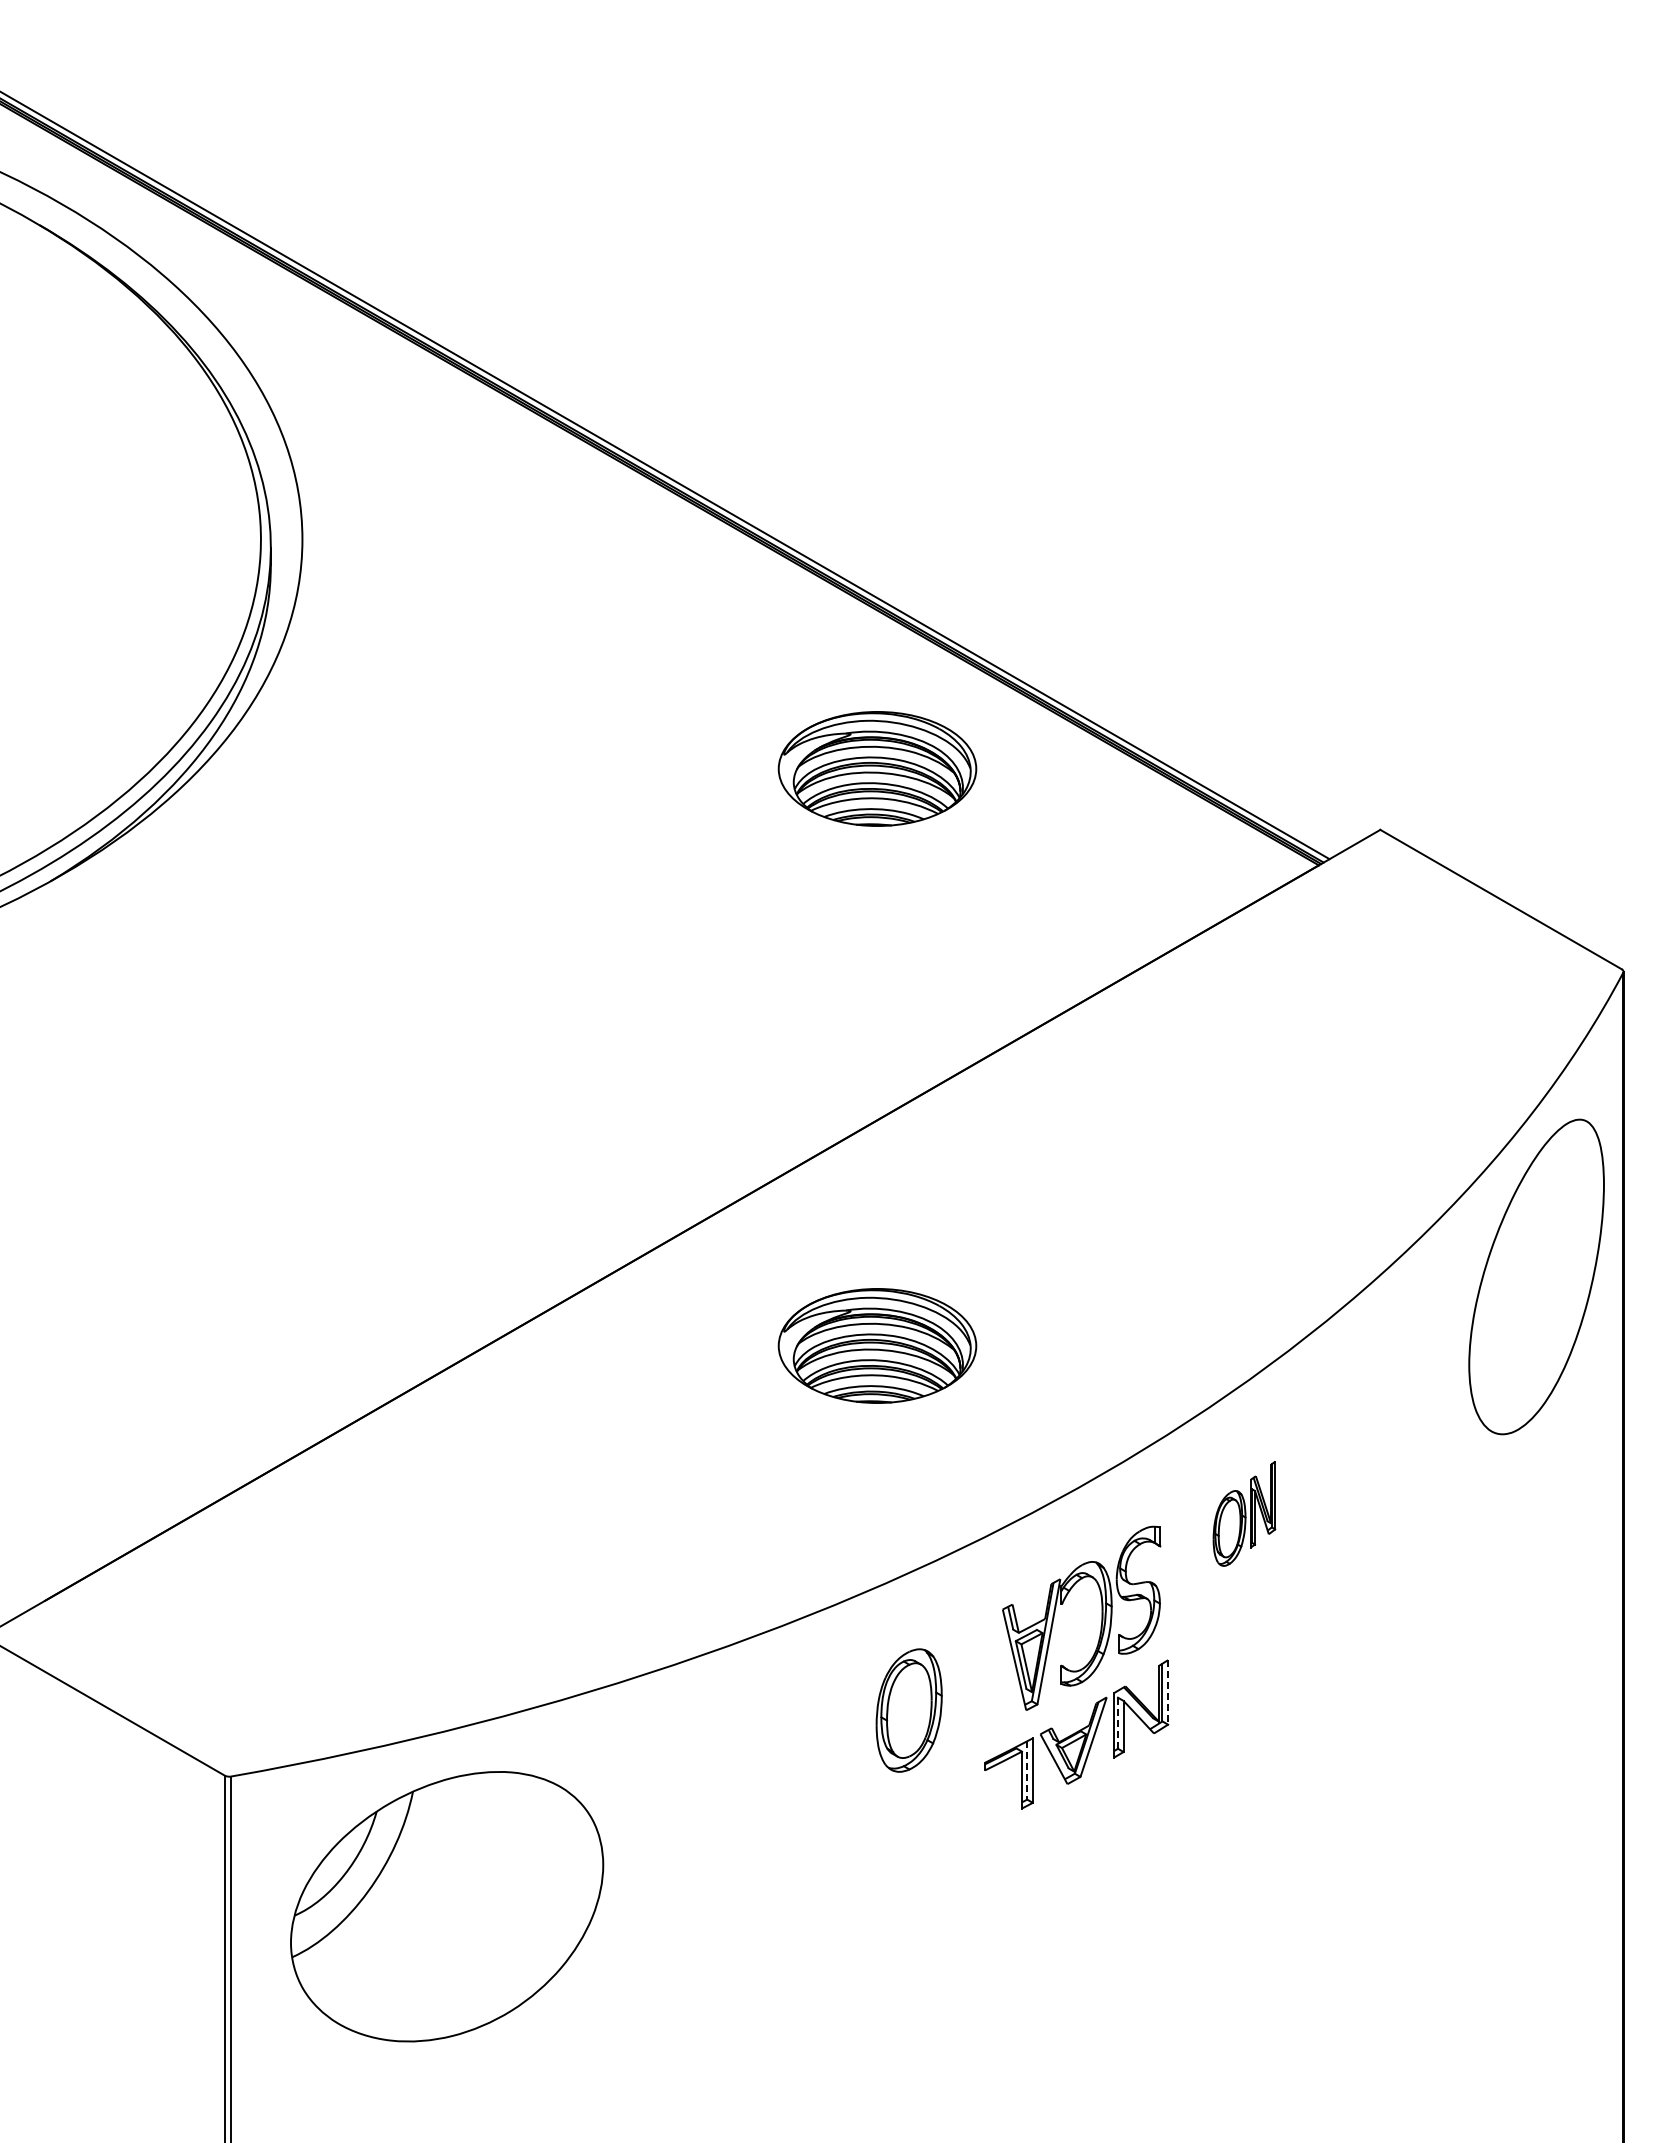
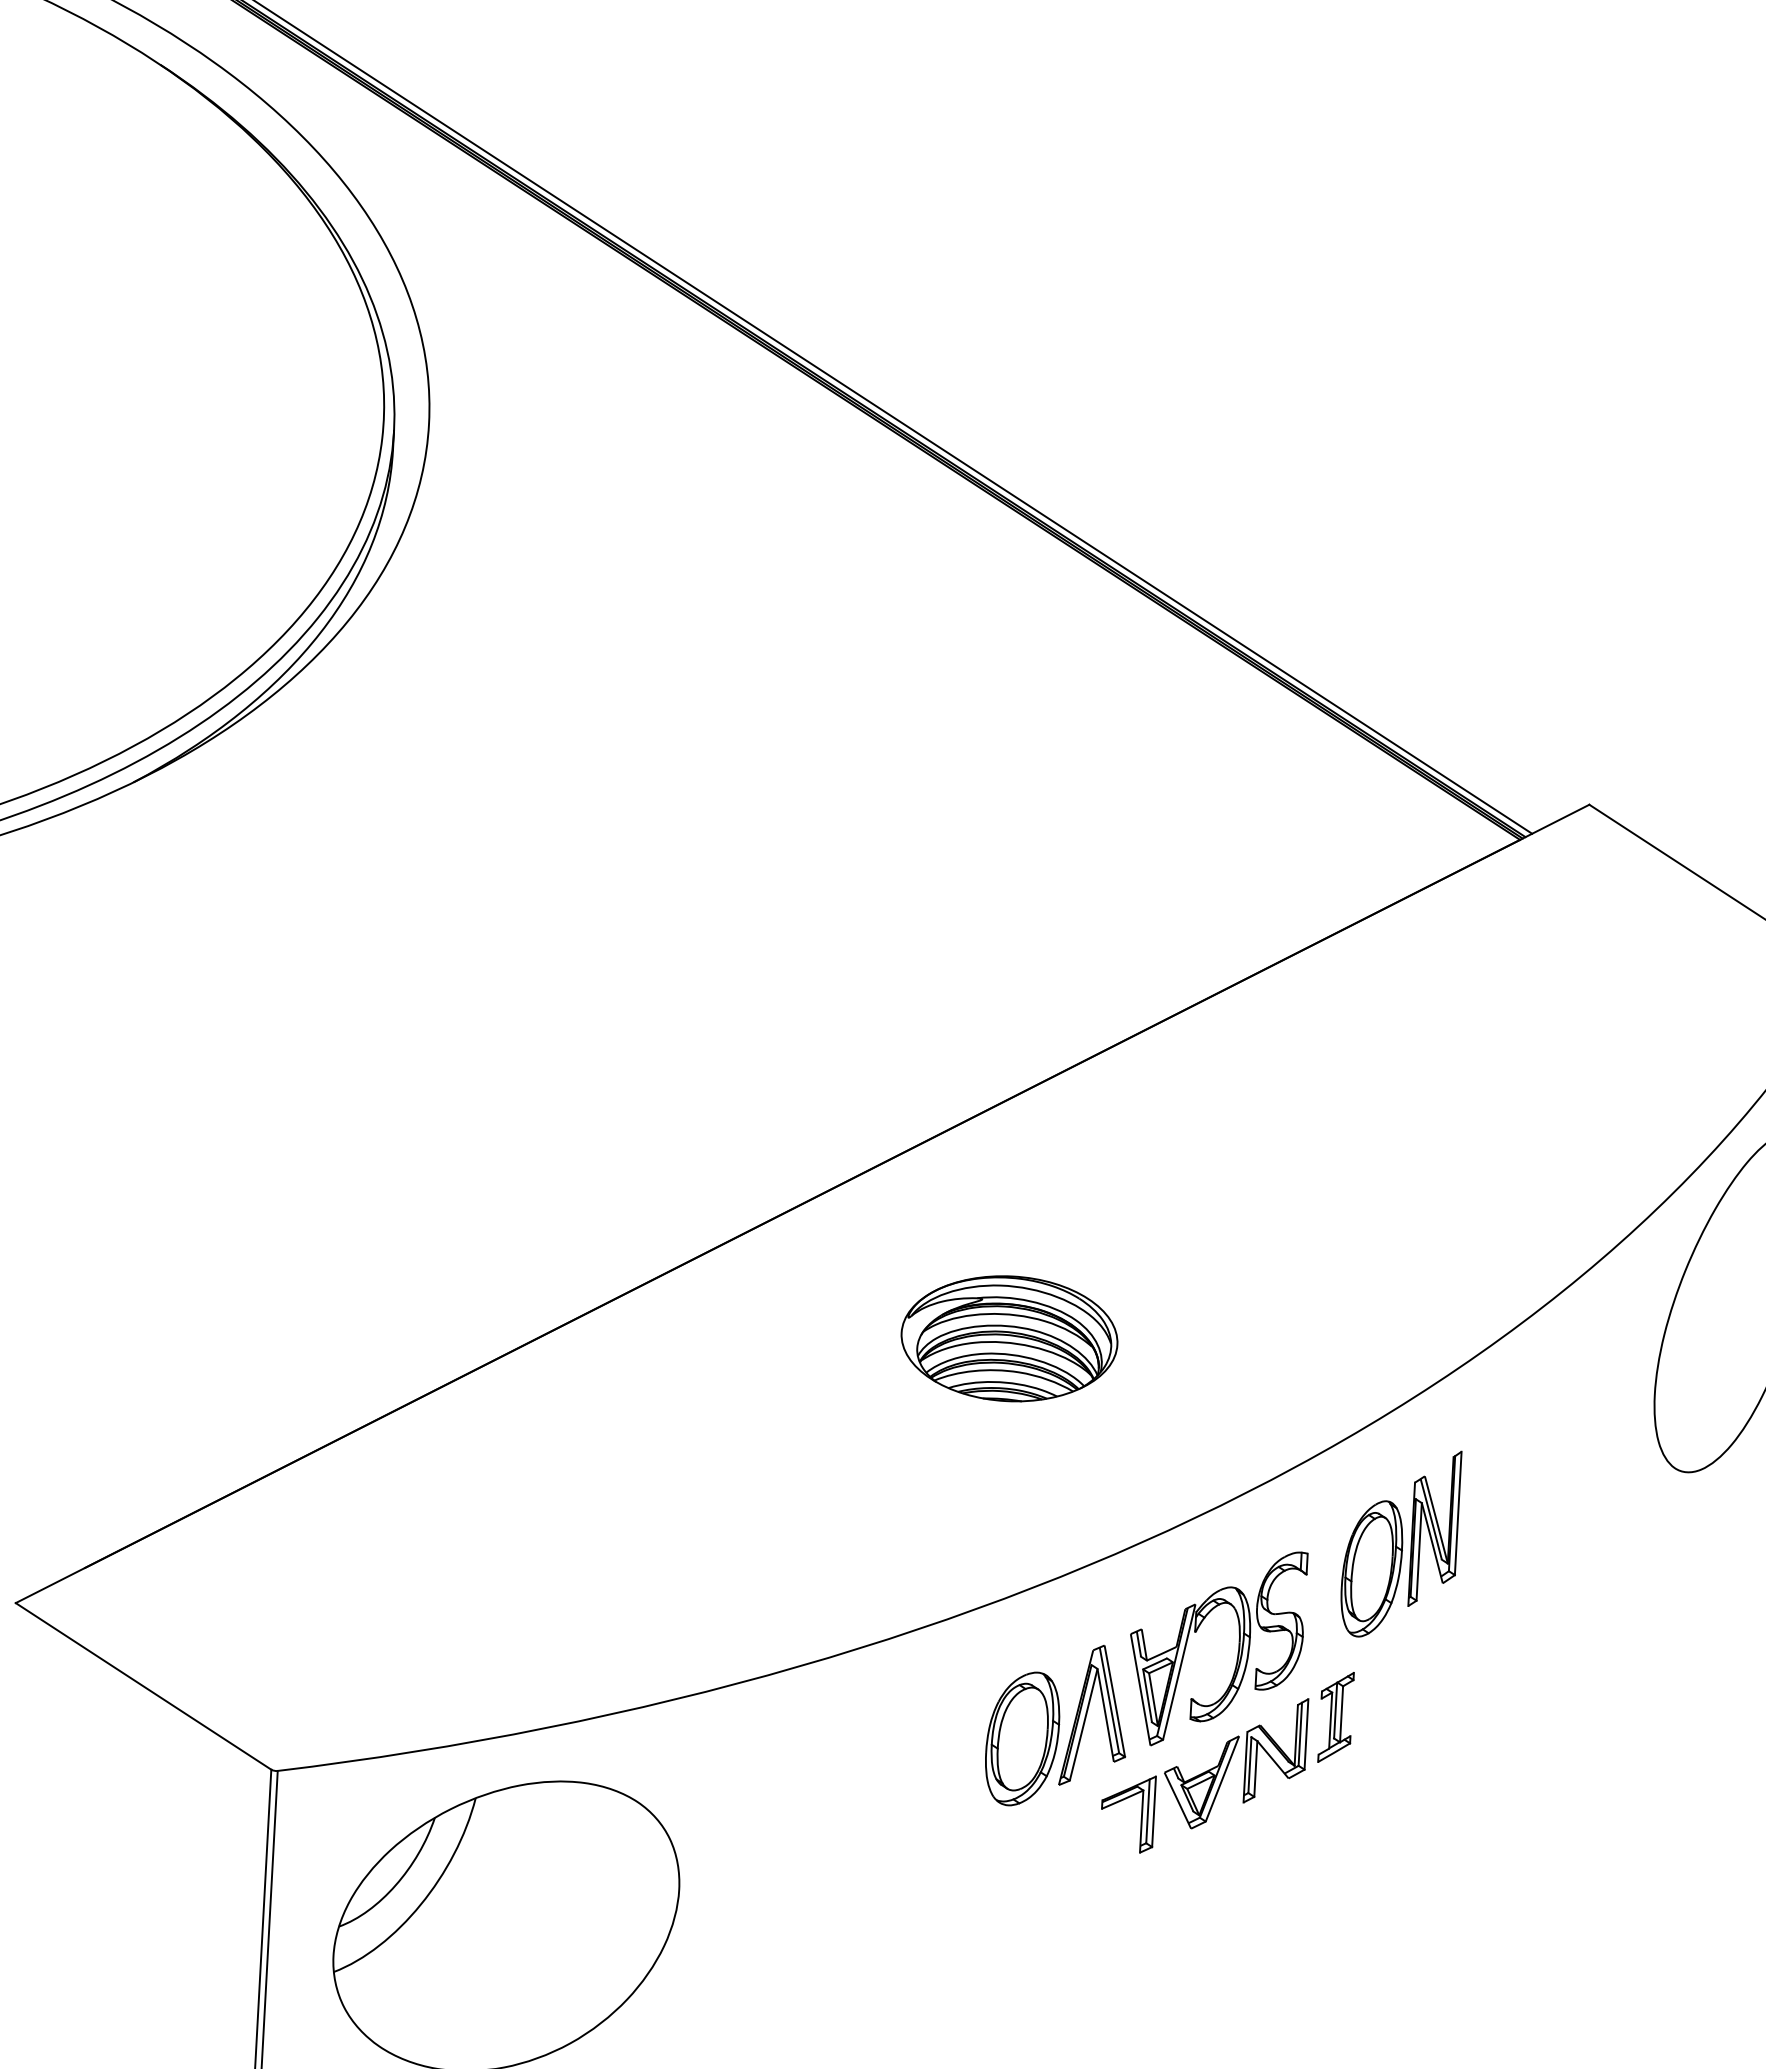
part: (877, 768) -> (1043, 707), removed
part: (1244, 1513) -> (1400, 1543), size x1.67
part: (1194, 1675) -> (1336, 1717), added
part: (967, 1684) -> (1087, 1713), added
line: (1168, 1692) -> (1306, 1734), dashed -> solid
line: (1118, 1723) -> (1250, 1765), dashed -> solid
line: (1027, 1770) -> (1148, 1811), dashed -> solid

